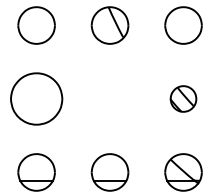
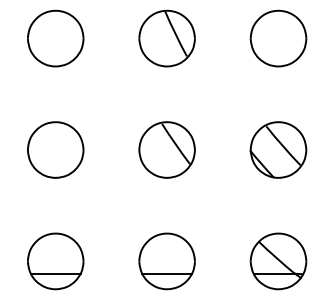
part: (36, 98) -> (55, 149), size x0.71
part: (109, 98) -> (166, 149), added
part: (183, 98) -> (278, 149), size x1.43

